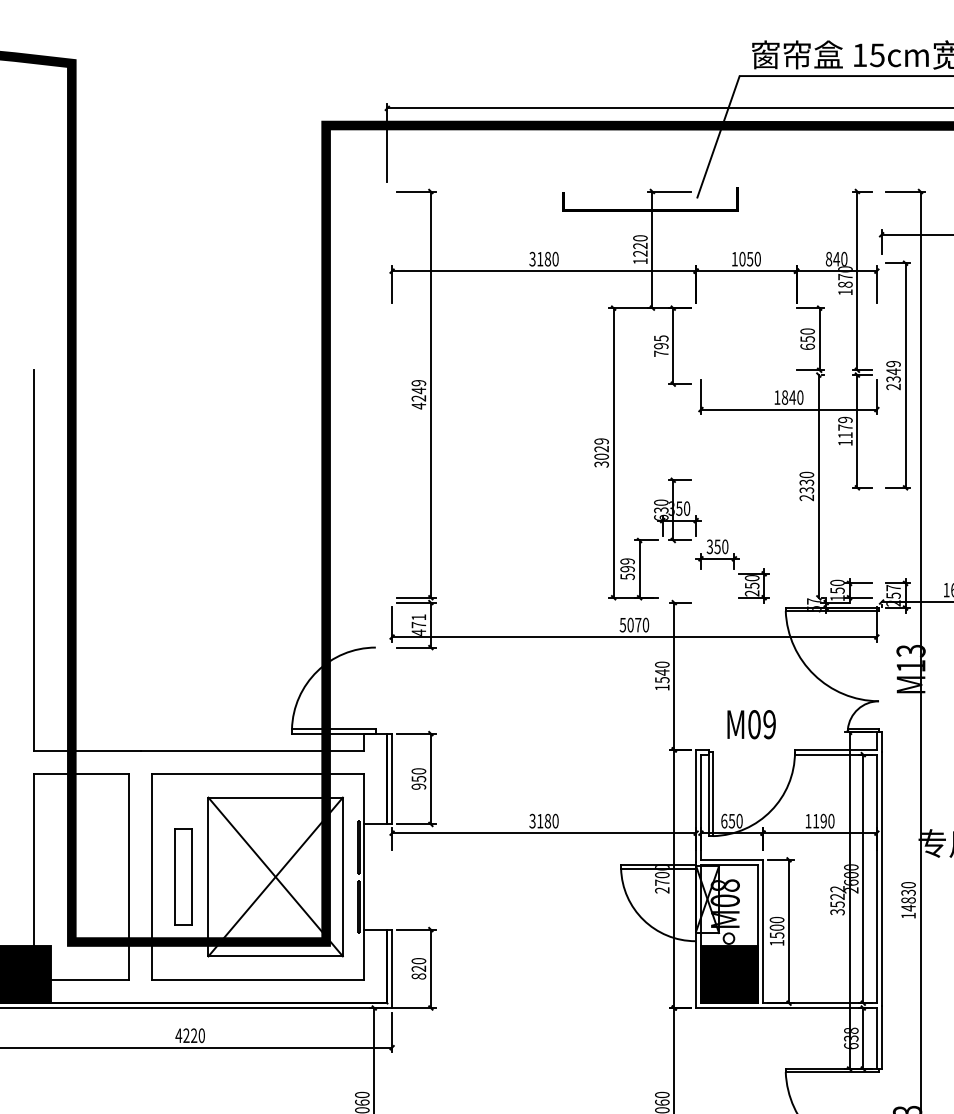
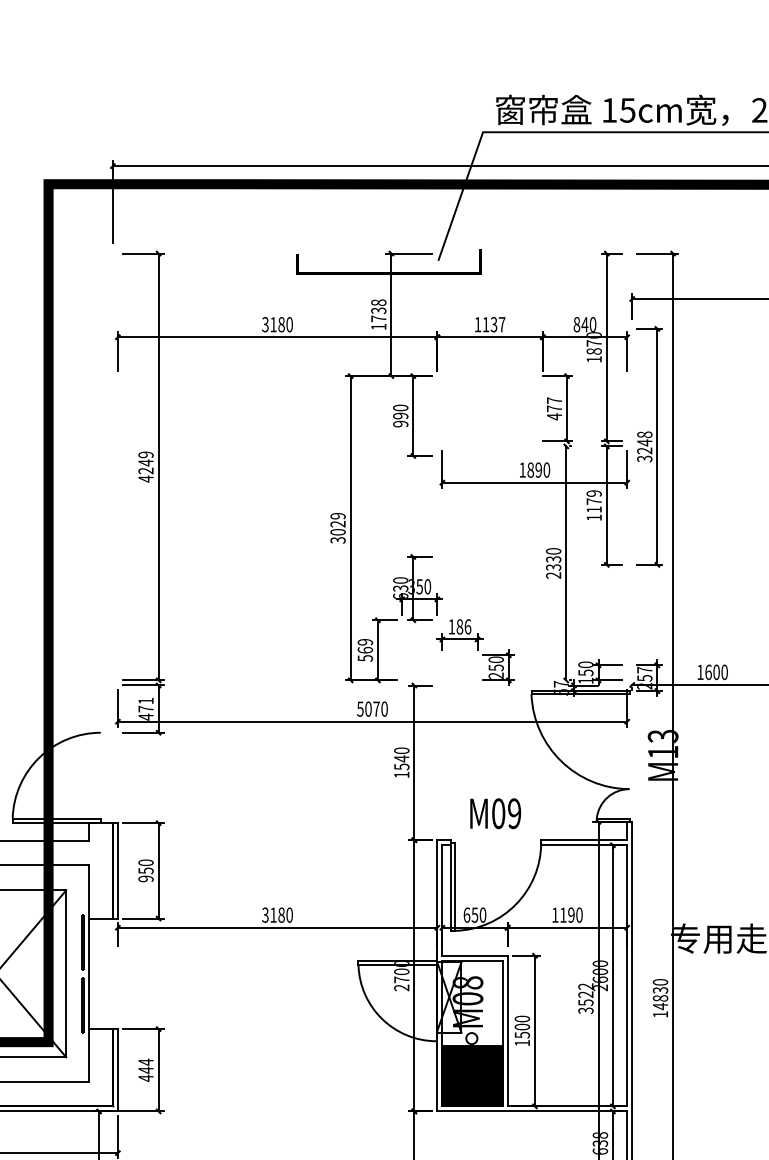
text: (640, 245) -> (378, 310), 1220 -> 1738
text: (749, 258) -> (493, 323), 1050 -> 1137
text: (807, 339) -> (554, 409), 650 -> 477
text: (661, 345) -> (400, 415), 795 -> 990
text: (893, 375) -> (644, 446), 2349 -> 3248
text: (792, 397) -> (538, 469), 1840 -> 1890
text: (717, 546) -> (459, 626), 350 -> 186
text: (627, 568) -> (365, 649), 599 -> 569
text: (418, 968) -> (145, 1069), 820 -> 444

